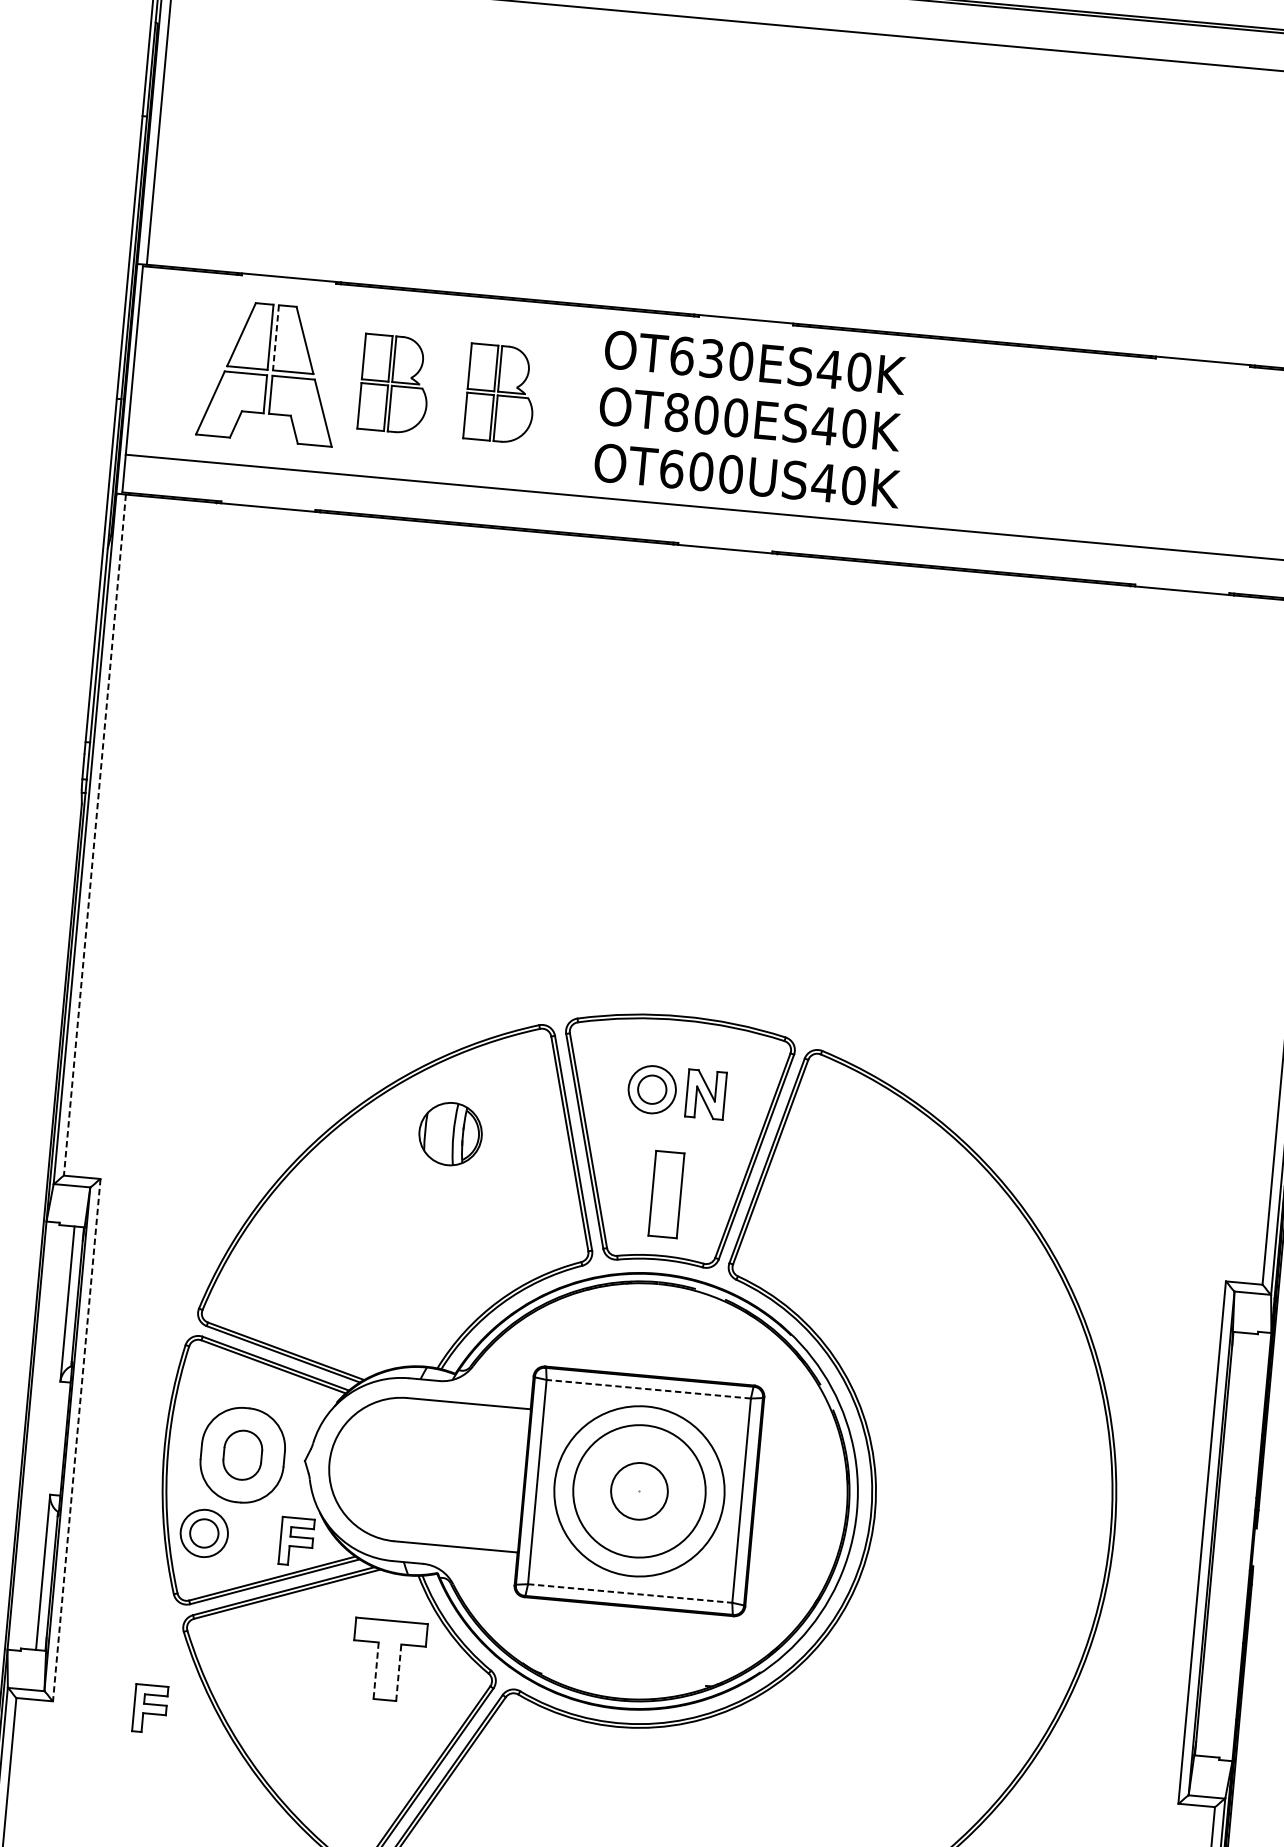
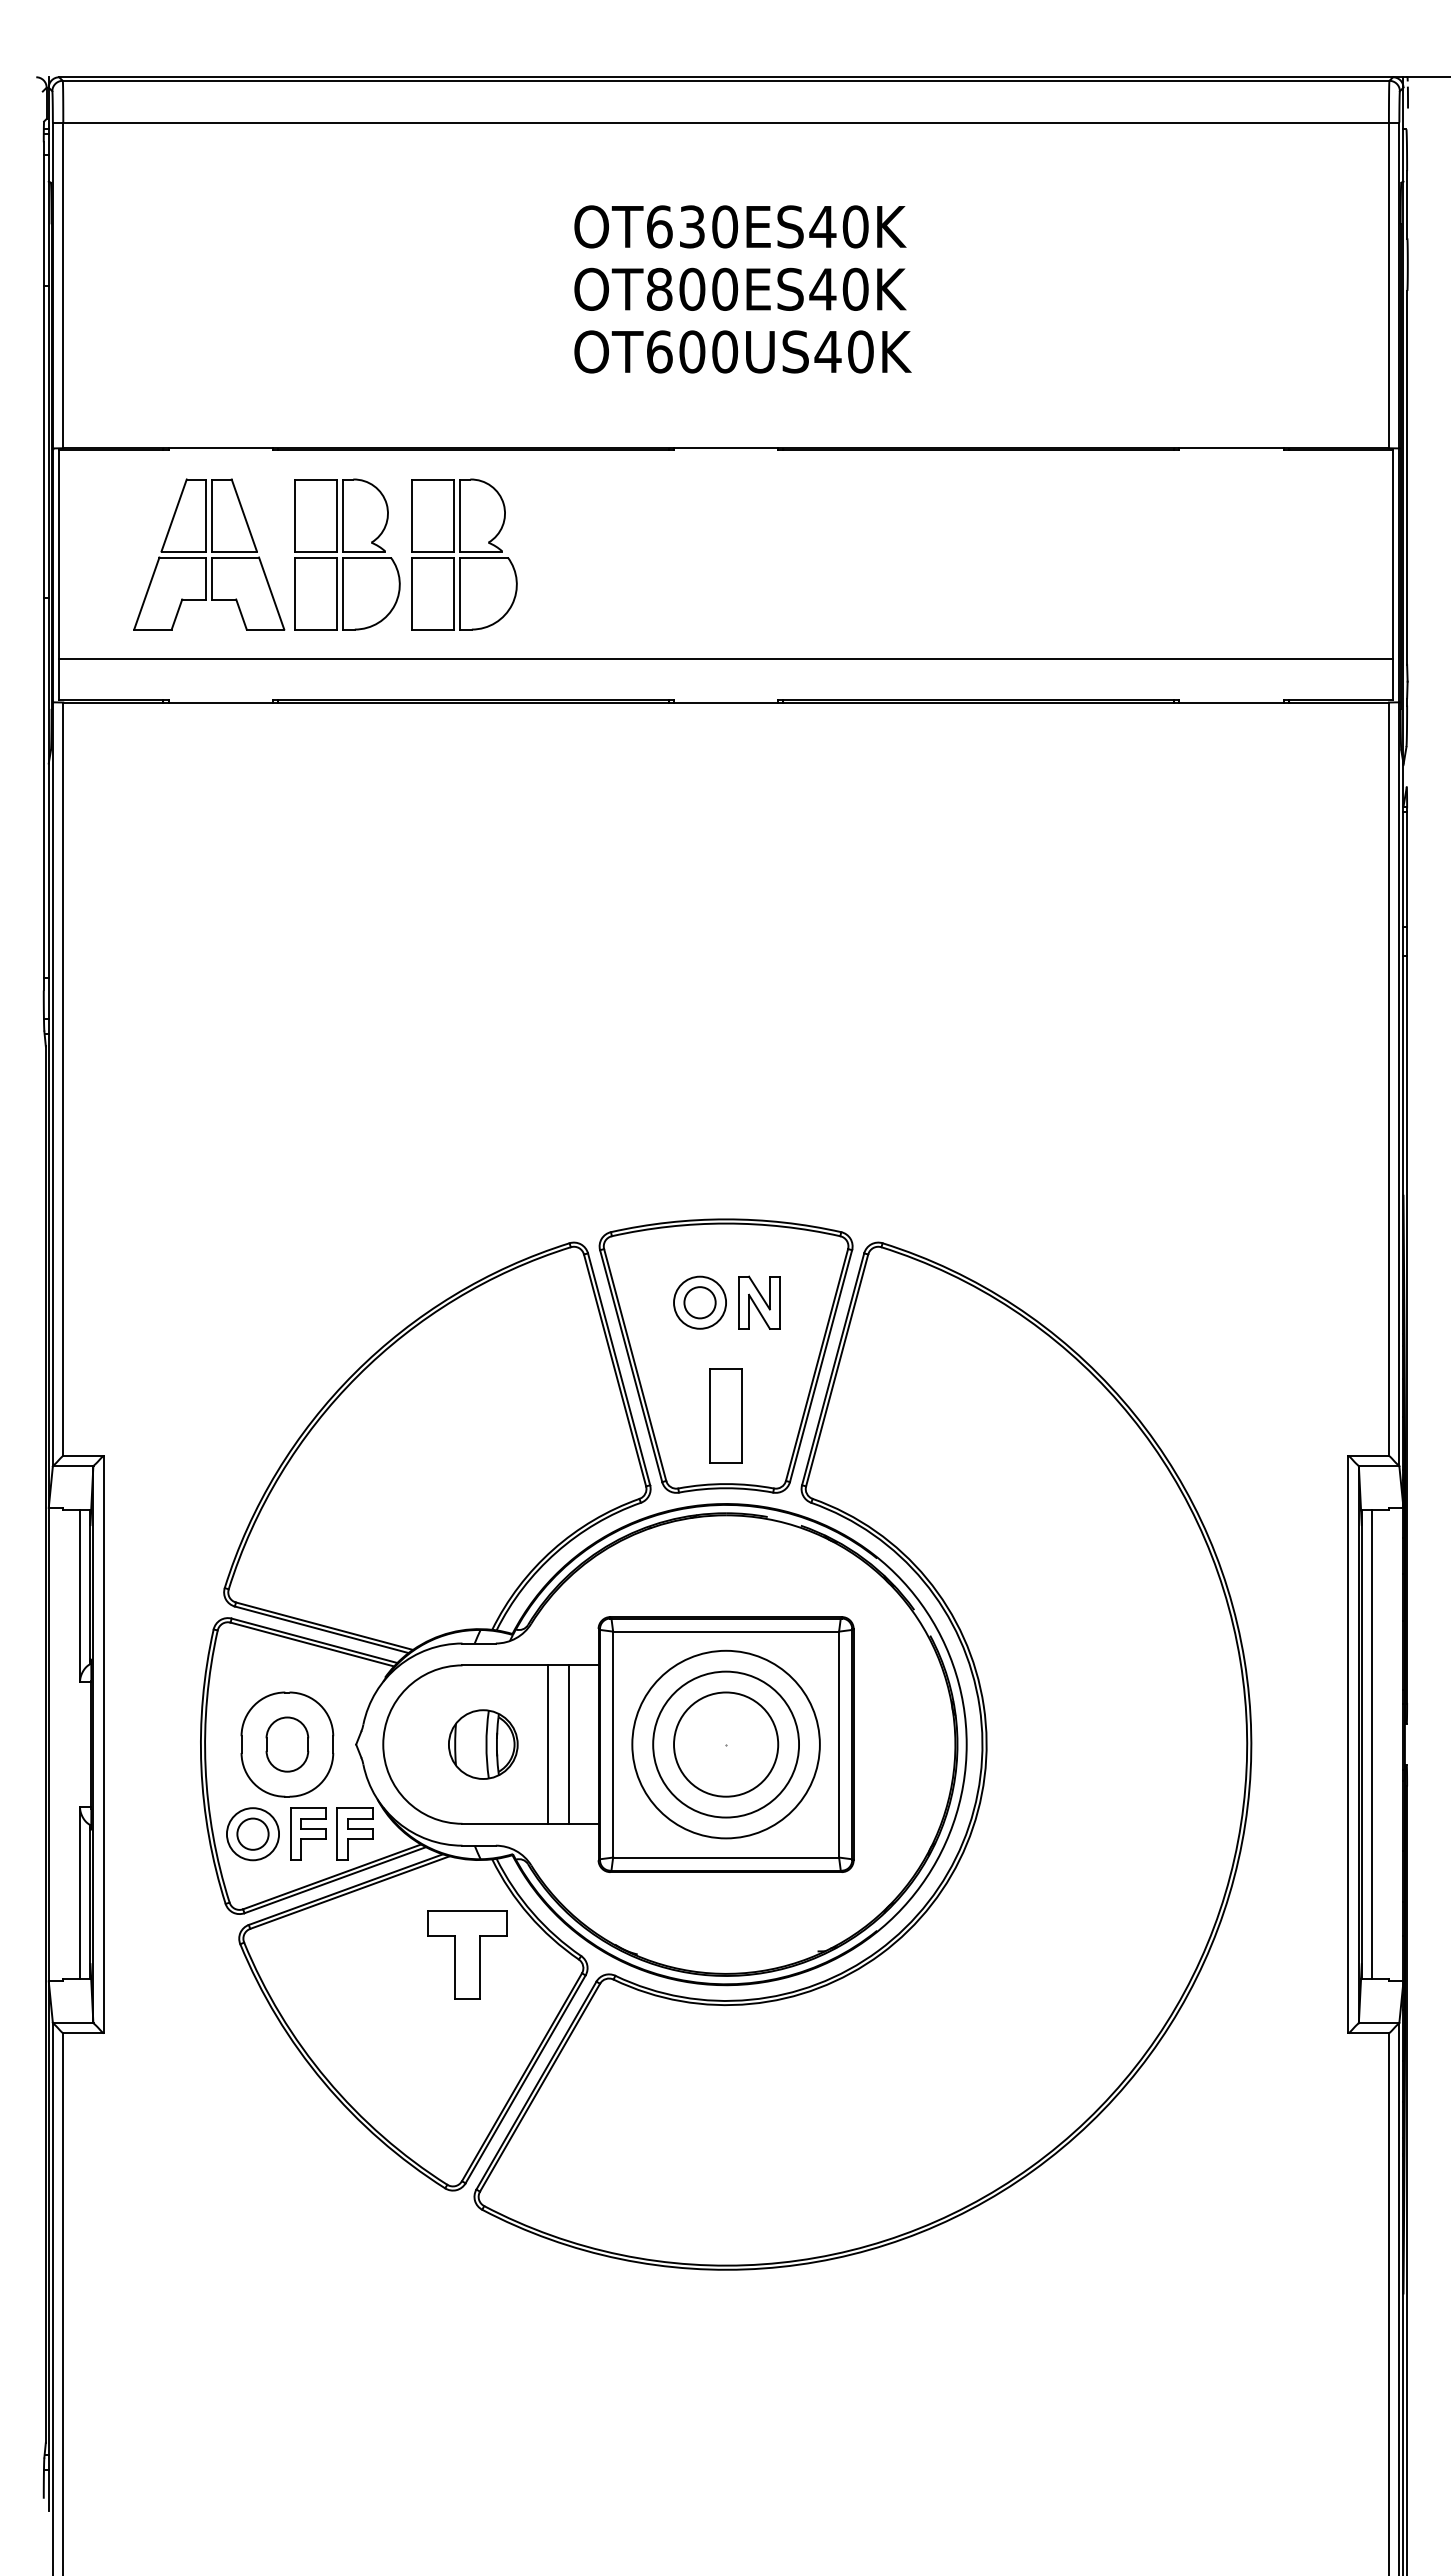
line: (276, 338) -> (212, 516), dashed -> solid
part: (395, 384) -> (347, 554), size x1.43
part: (500, 393) -> (464, 554), size x1.43
text: (751, 419) -> (742, 289), moved
line: (95, 835) -> (63, 1079), dashed -> solid
part: (450, 1134) -> (483, 1744), moved
line: (649, 1389) -> (726, 1631), dashed -> solid
line: (76, 1440) -> (103, 1744), dashed -> solid
line: (477, 1476) -> (547, 1744), added
line: (496, 1478) -> (568, 1744), added
circle: (639, 1491) -> (726, 1744), size x1.67
line: (1223, 1544) -> (1372, 1744), added
line: (630, 1593) -> (726, 1857), dashed -> solid
line: (376, 1671) -> (455, 1968), dashed -> solid
line: (399, 1672) -> (480, 1967), dashed -> solid
part: (150, 1708) -> (308, 1833), moved

